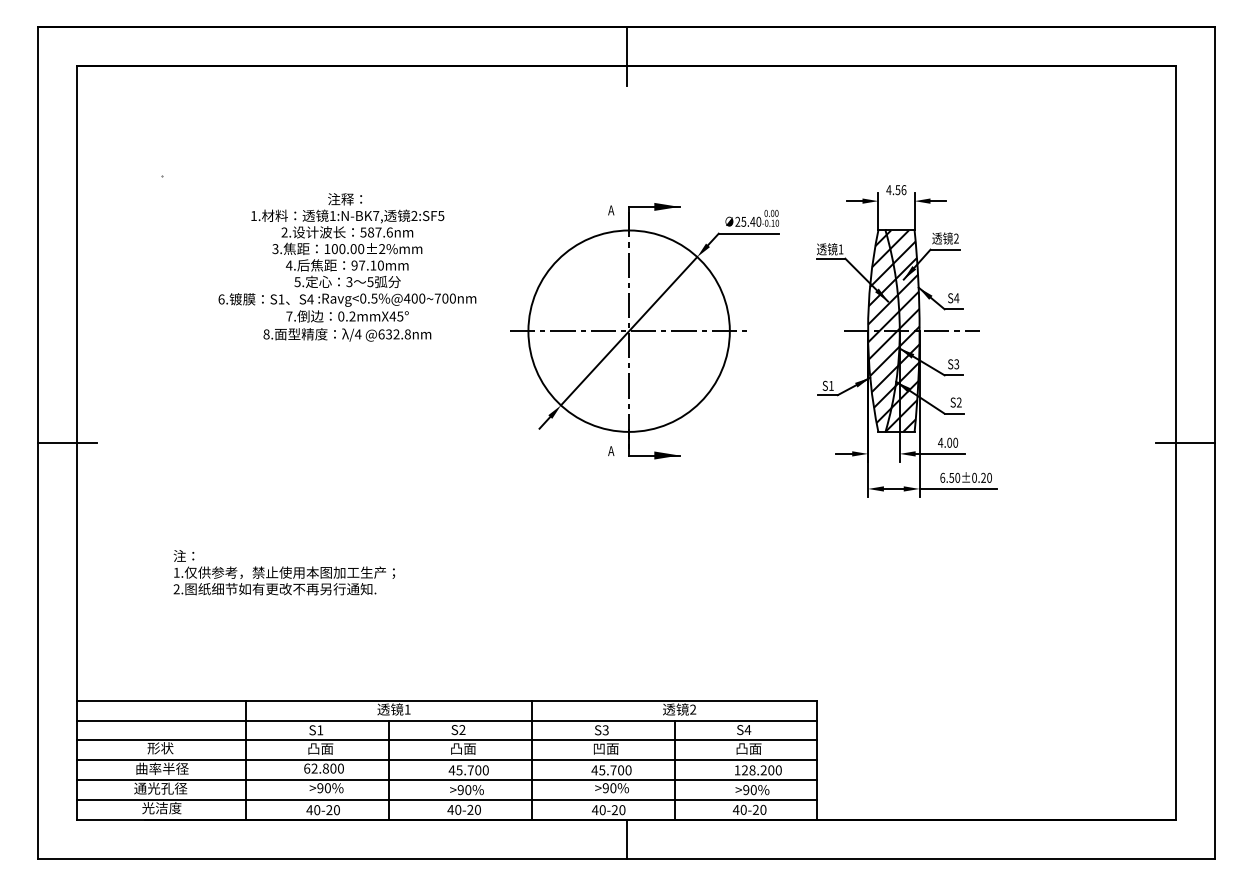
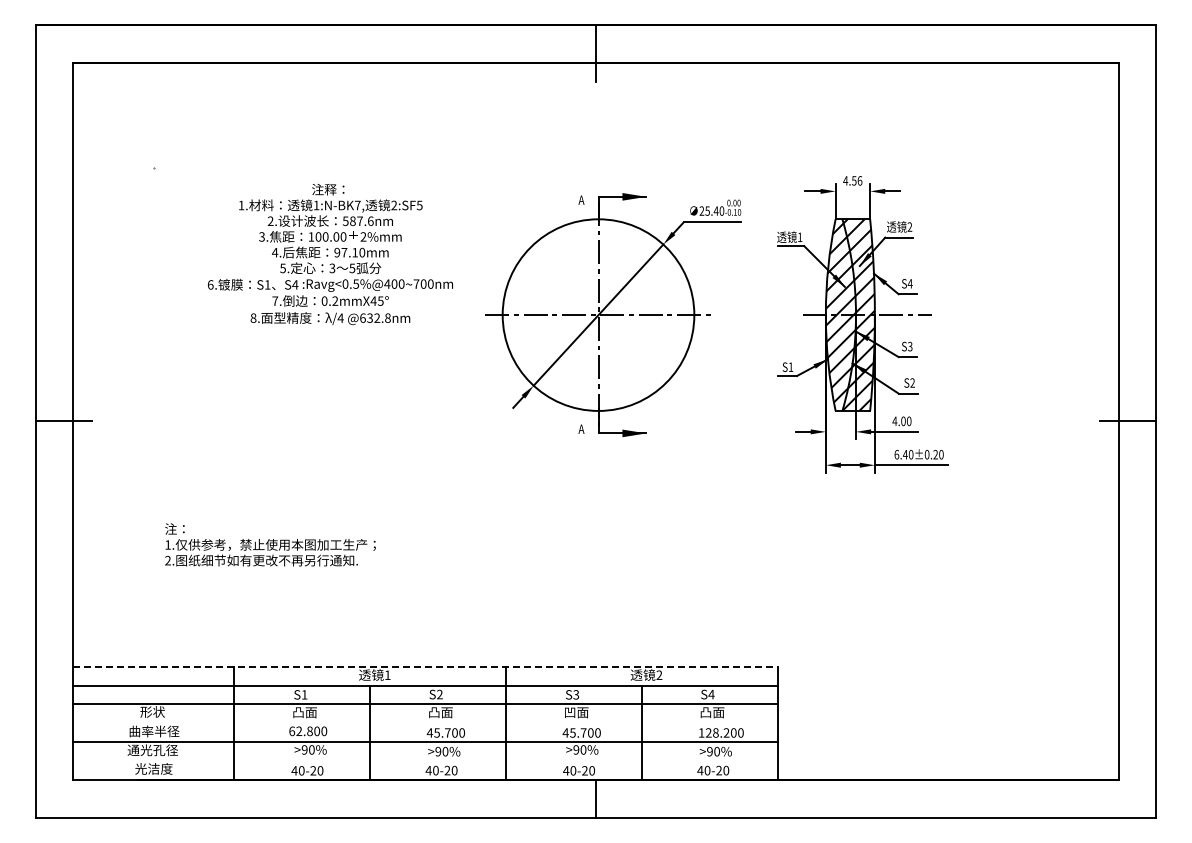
text: (950, 477) -> (904, 454), 6.50±0.20 -> 6.40±0.20
line: (448, 700) -> (426, 666), solid -> dashed
line: (447, 760) -> (425, 723), removed
line: (447, 800) -> (425, 761), removed

